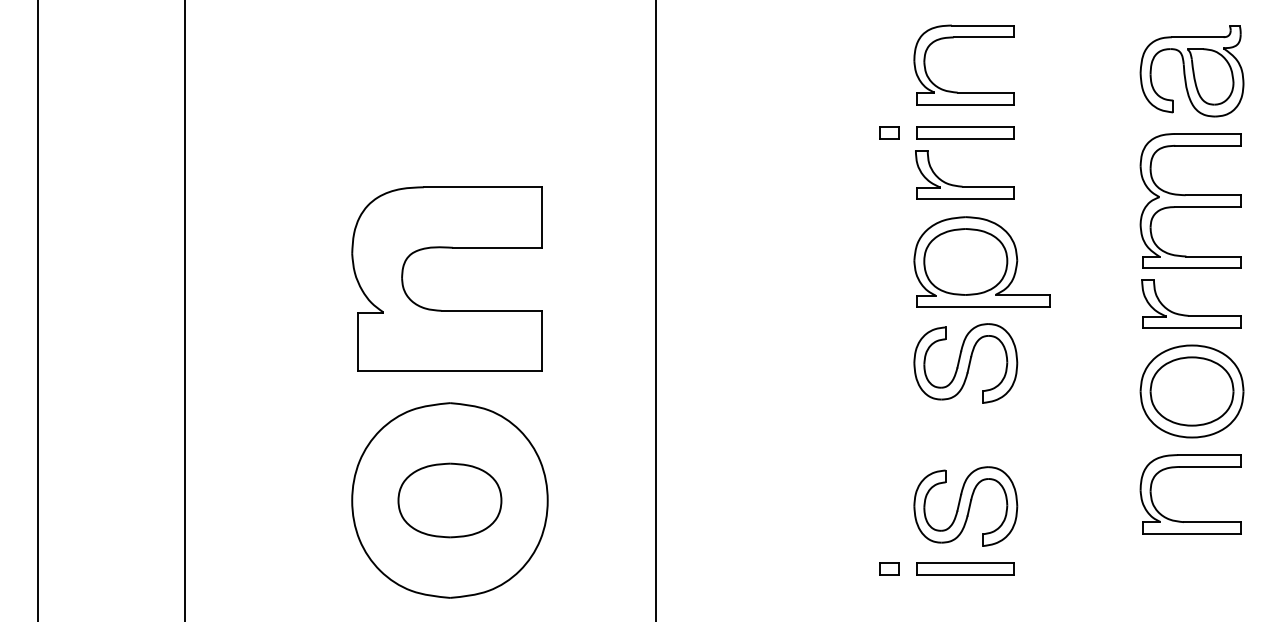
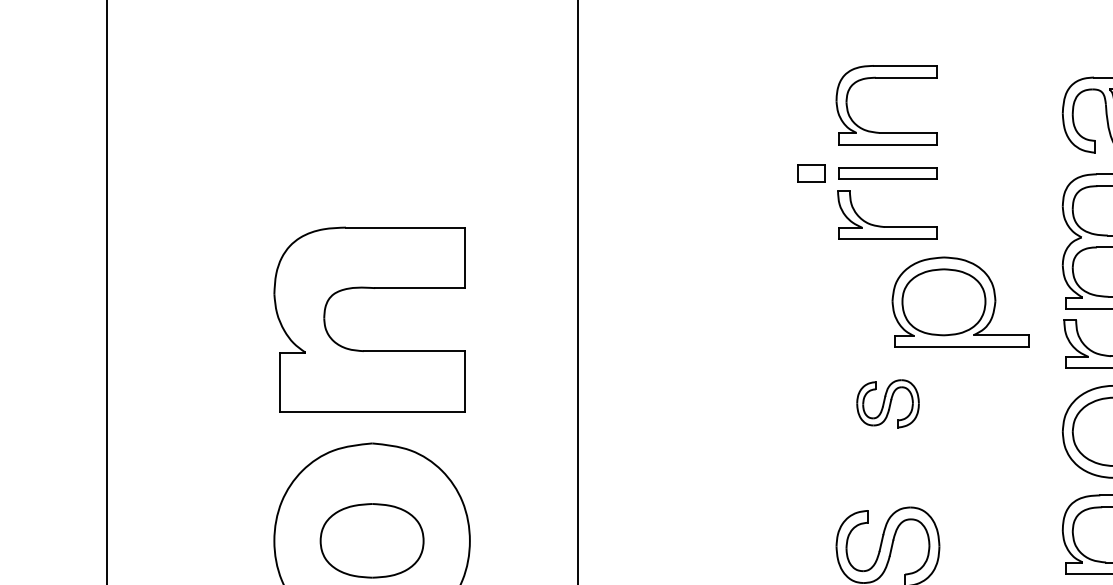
part: (889, 132) -> (811, 172), size x1.4
part: (981, 261) -> (959, 301), moved
part: (965, 363) -> (887, 403), size x0.6

